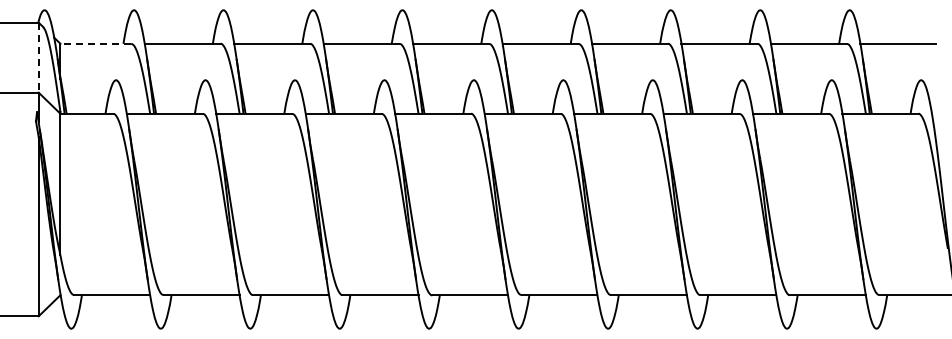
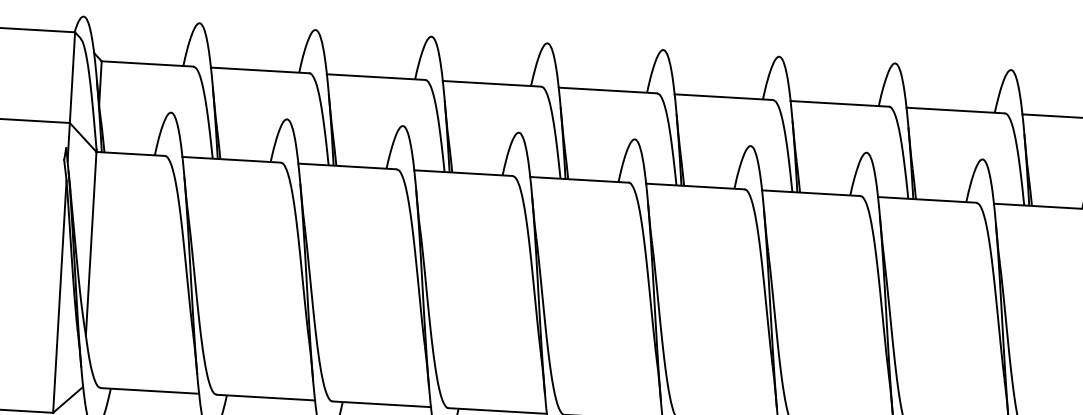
line: (95, 43) -> (147, 63), dashed -> solid
line: (38, 57) -> (72, 77), dashed -> solid

